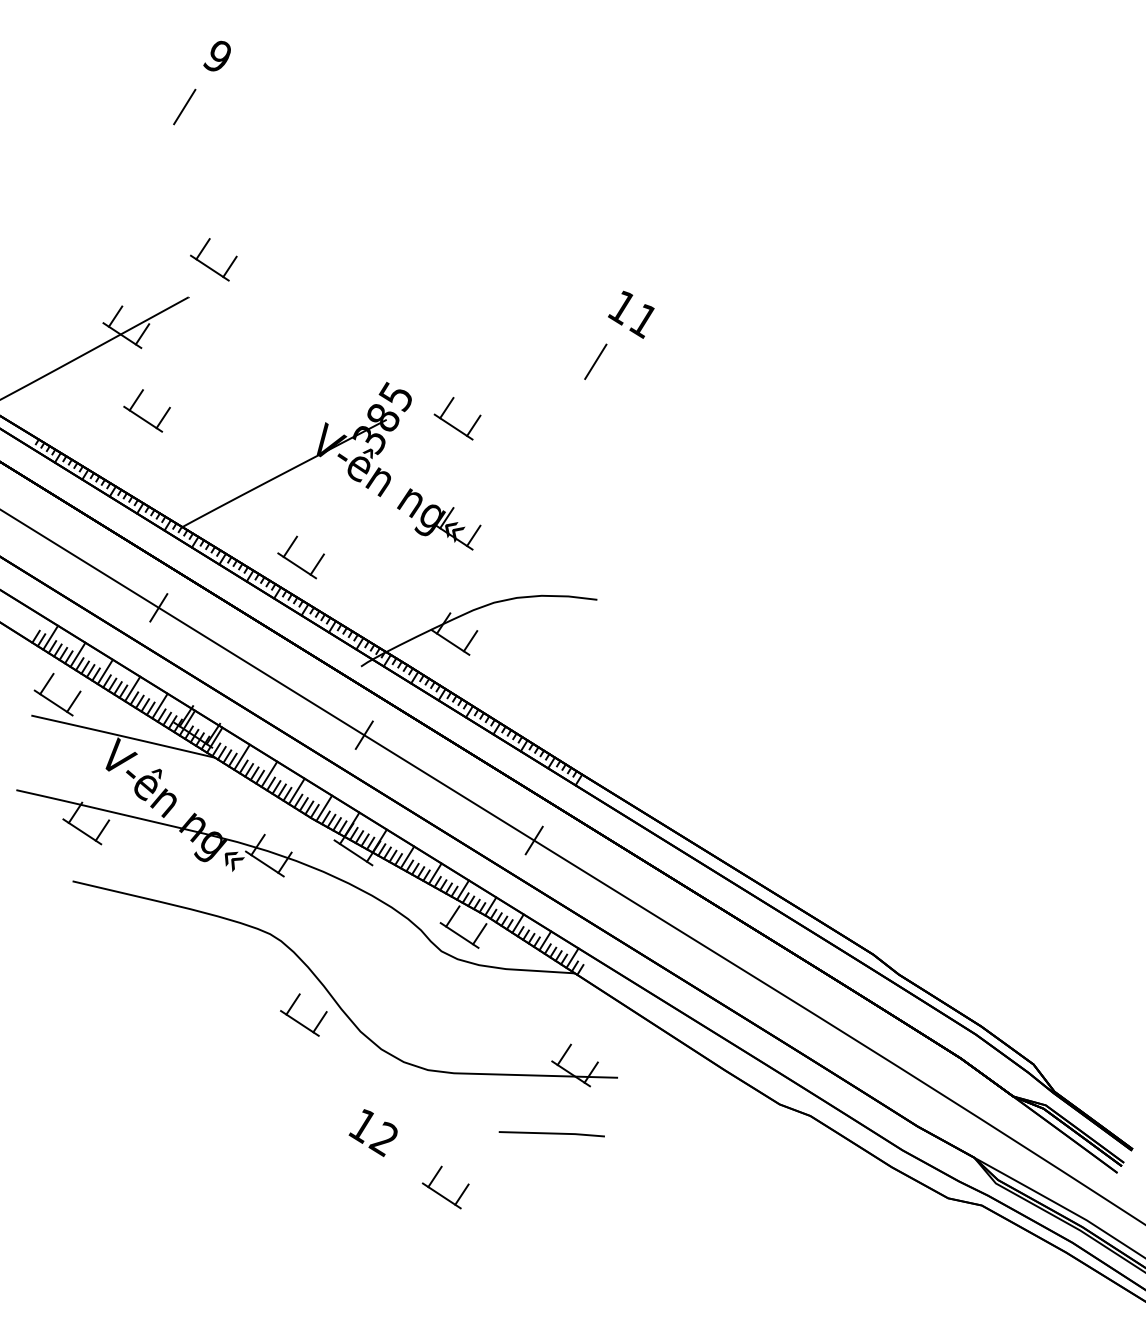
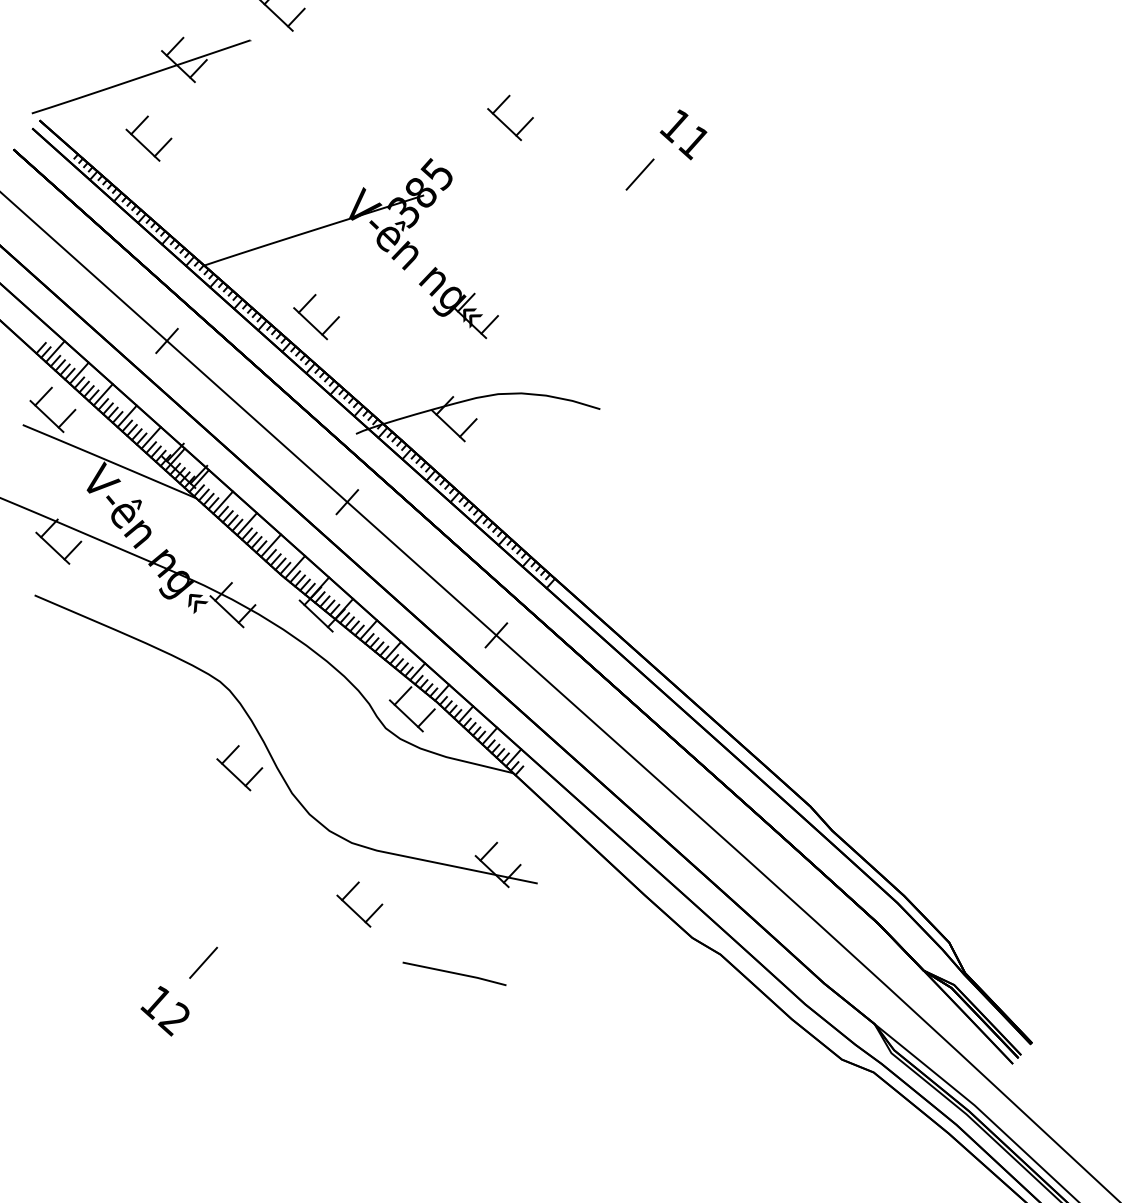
part: (142, 417) -> (142, 143), moved
part: (453, 425) -> (504, 122), moved
text: (372, 1132) -> (164, 1010), moved
curve: (551, 1134) -> (454, 974), moved
part: (440, 1193) -> (352, 908), moved
line: (302, 1213) -> (203, 962), added

